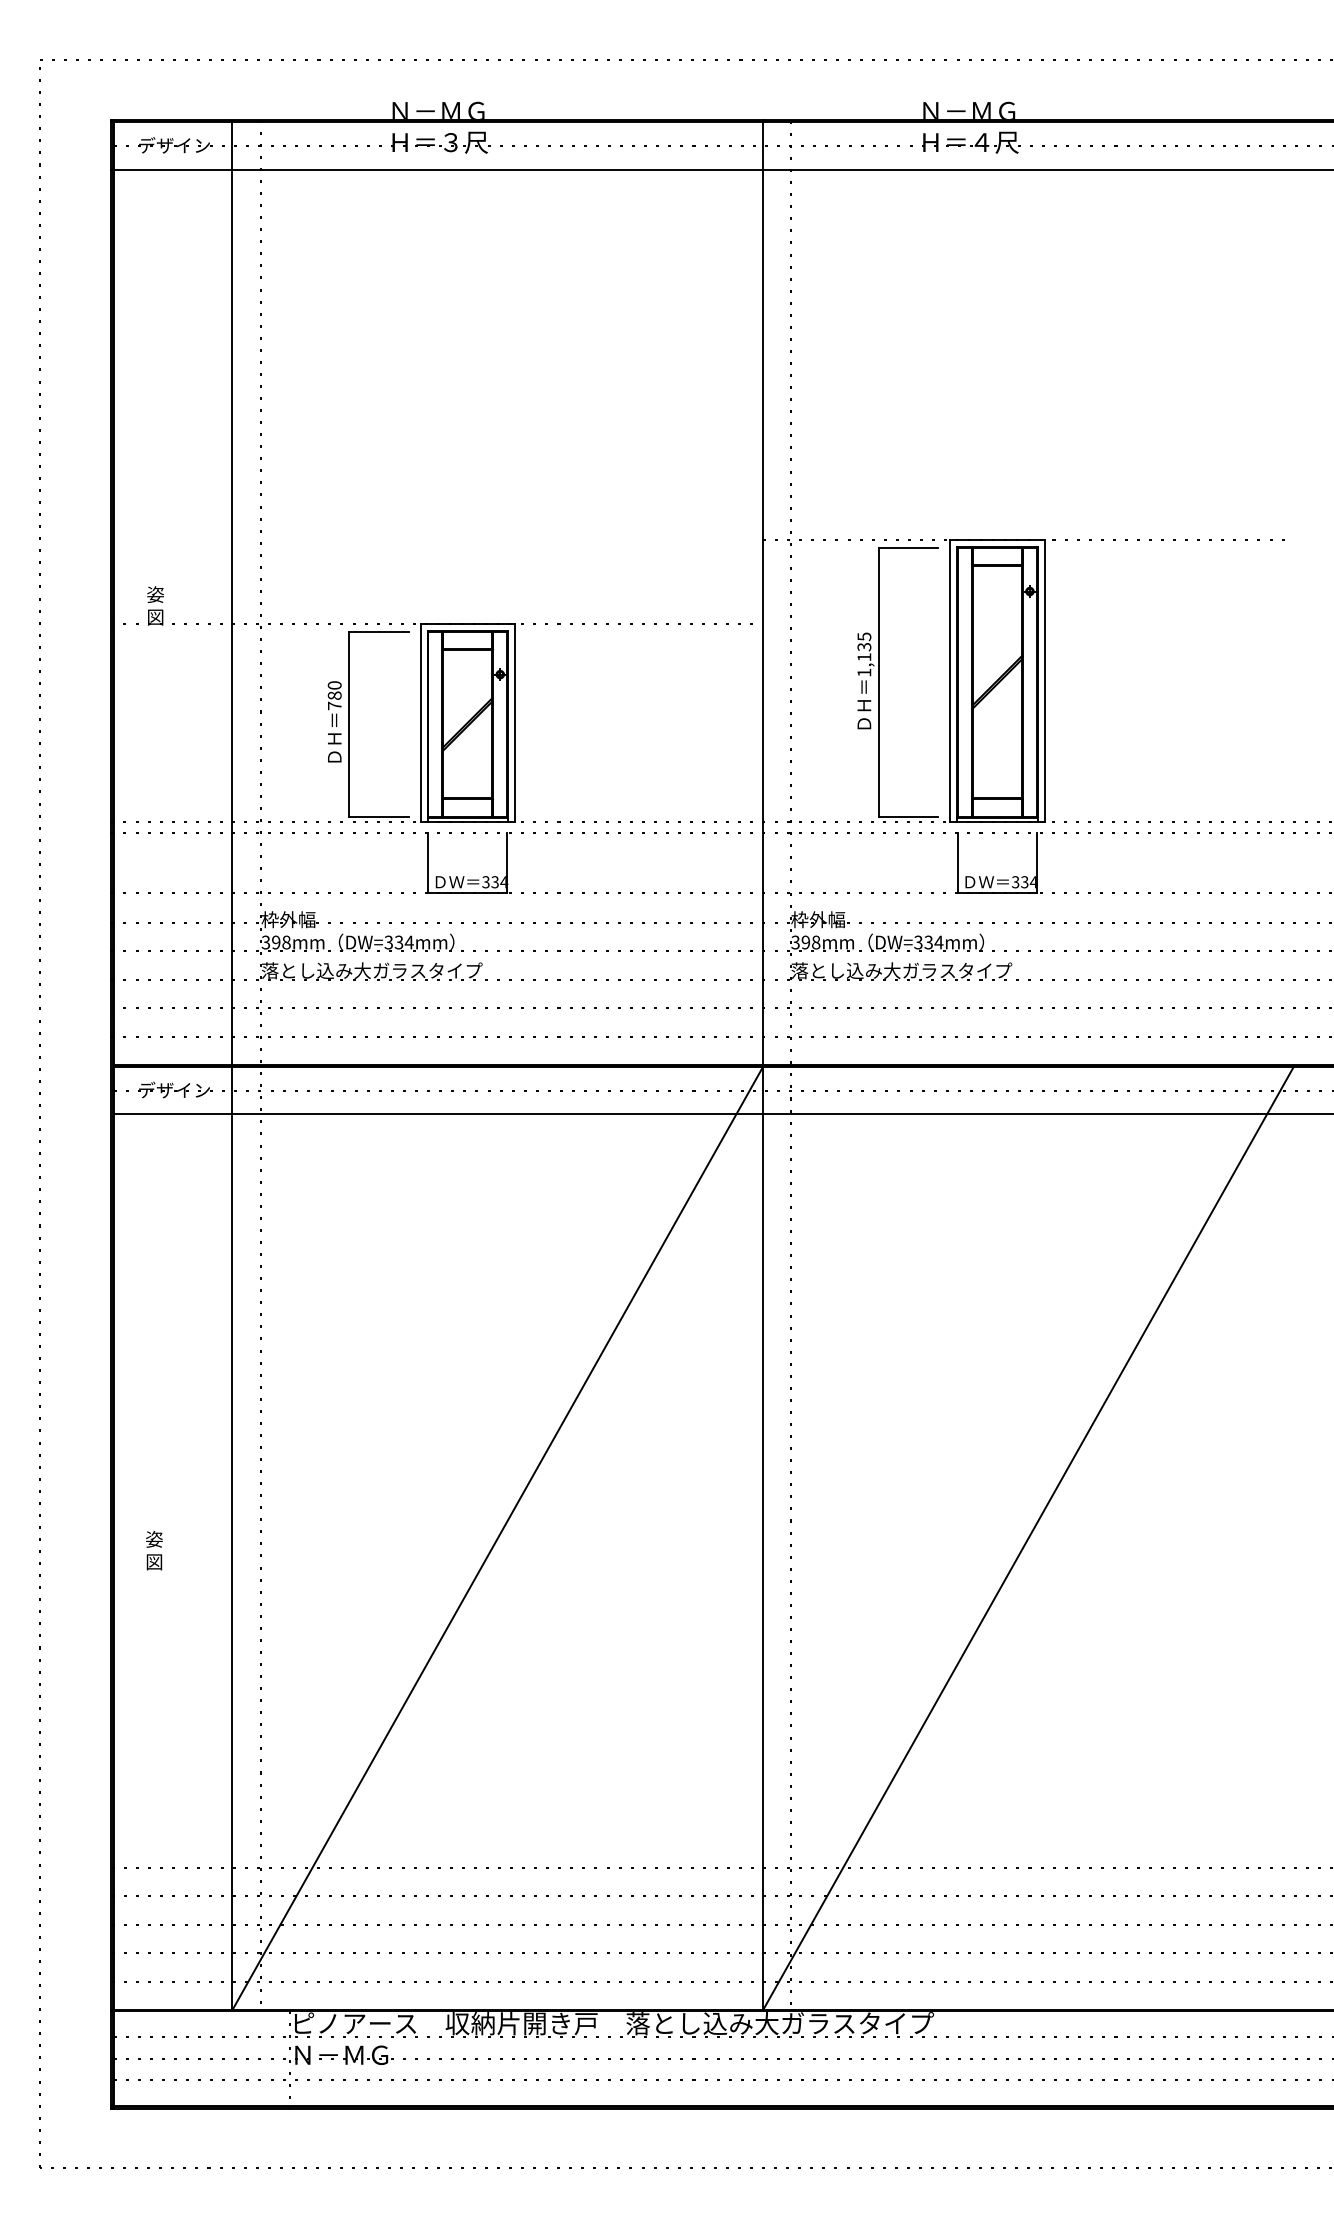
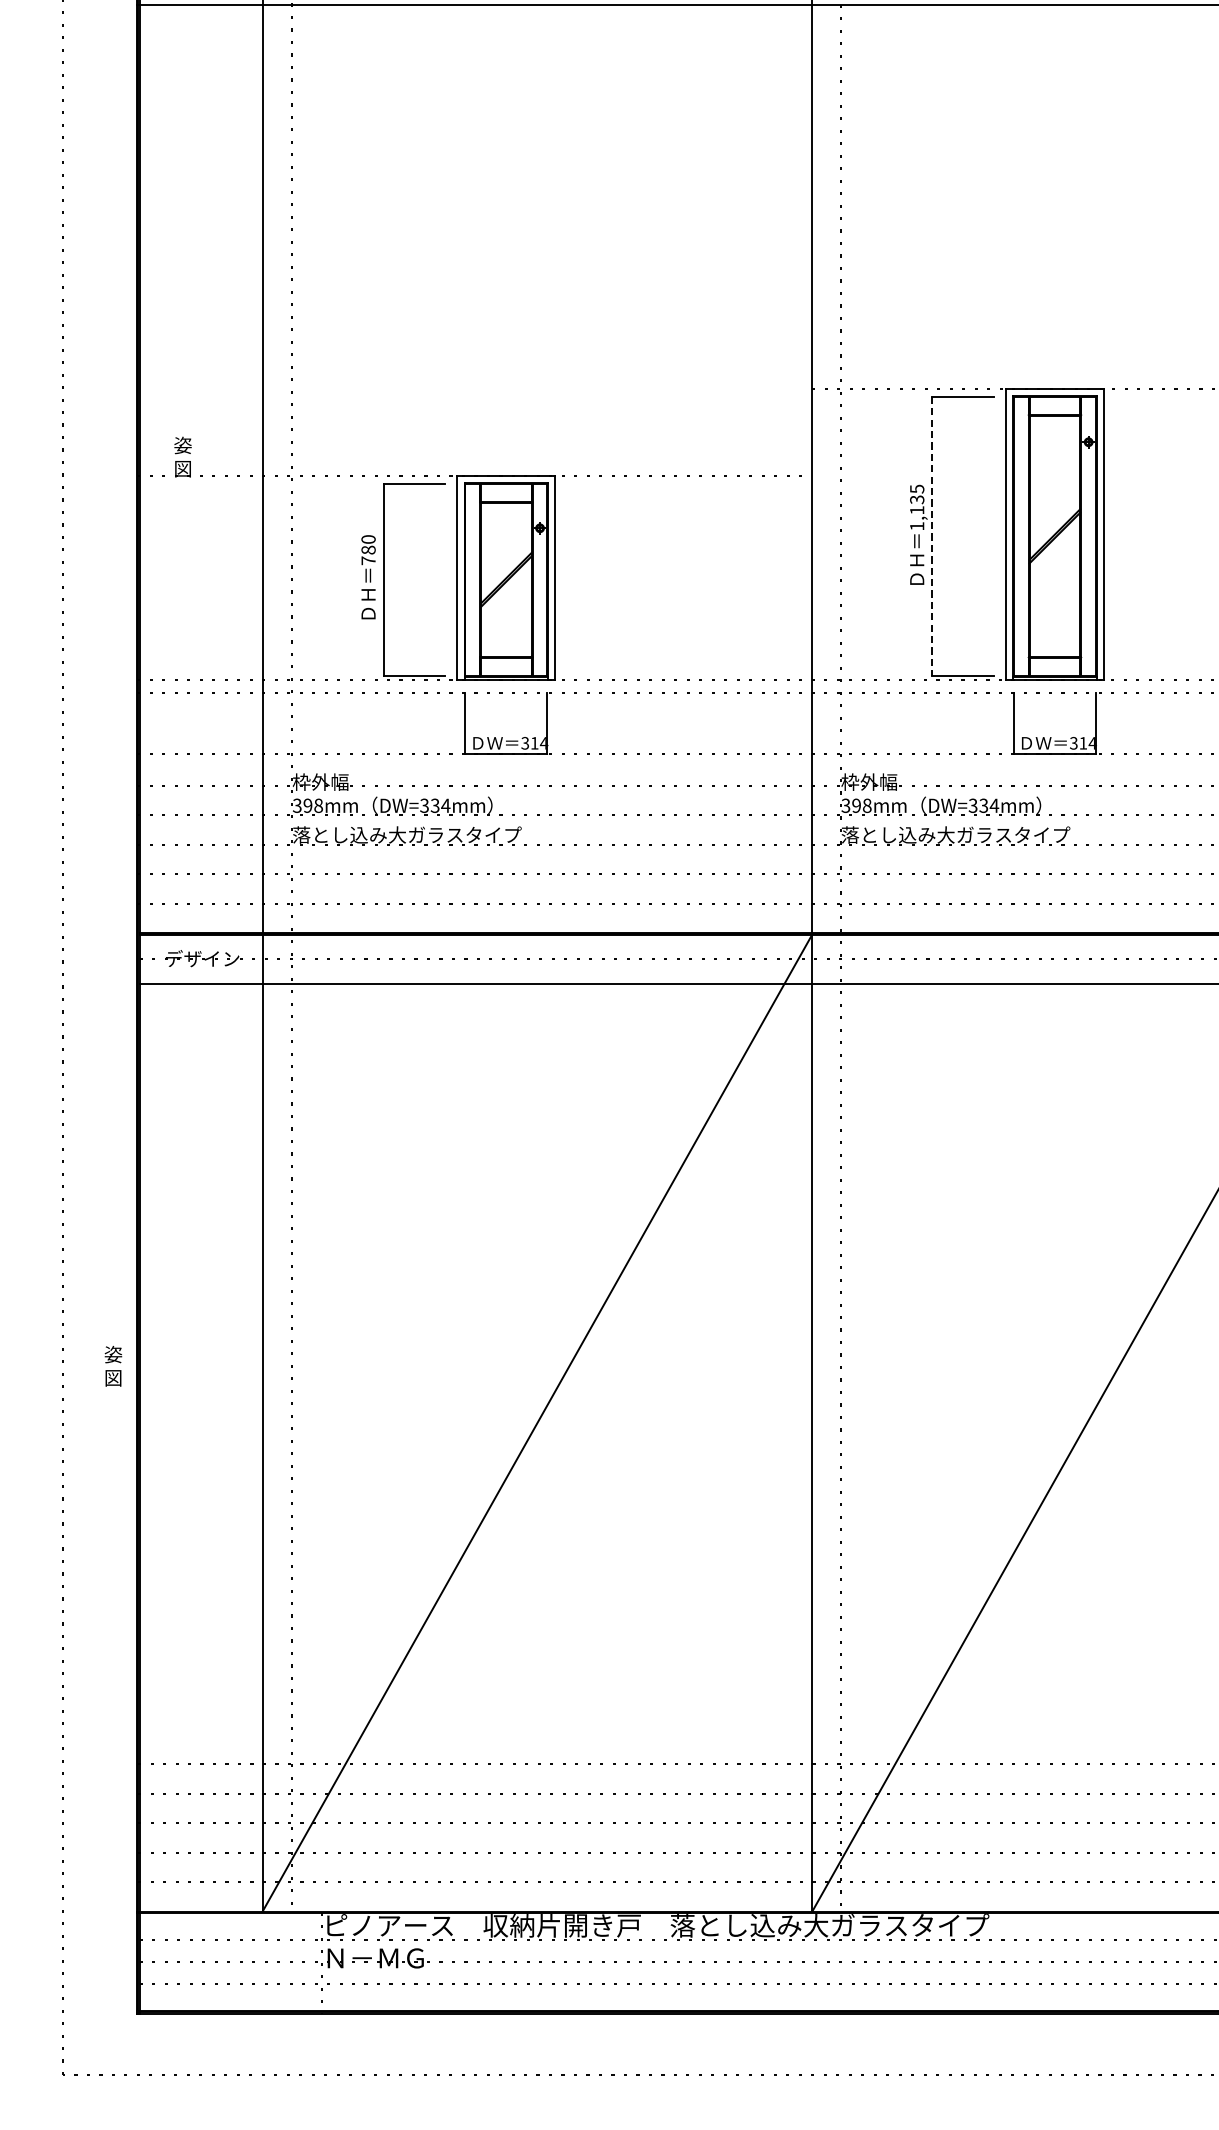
line: (878, 682) -> (931, 536), solid -> dashed
text: (494, 882) -> (534, 743), 334 -> 314
text: (1024, 882) -> (1083, 743), 334 -> 314
text: (154, 1550) -> (113, 1366), moved

